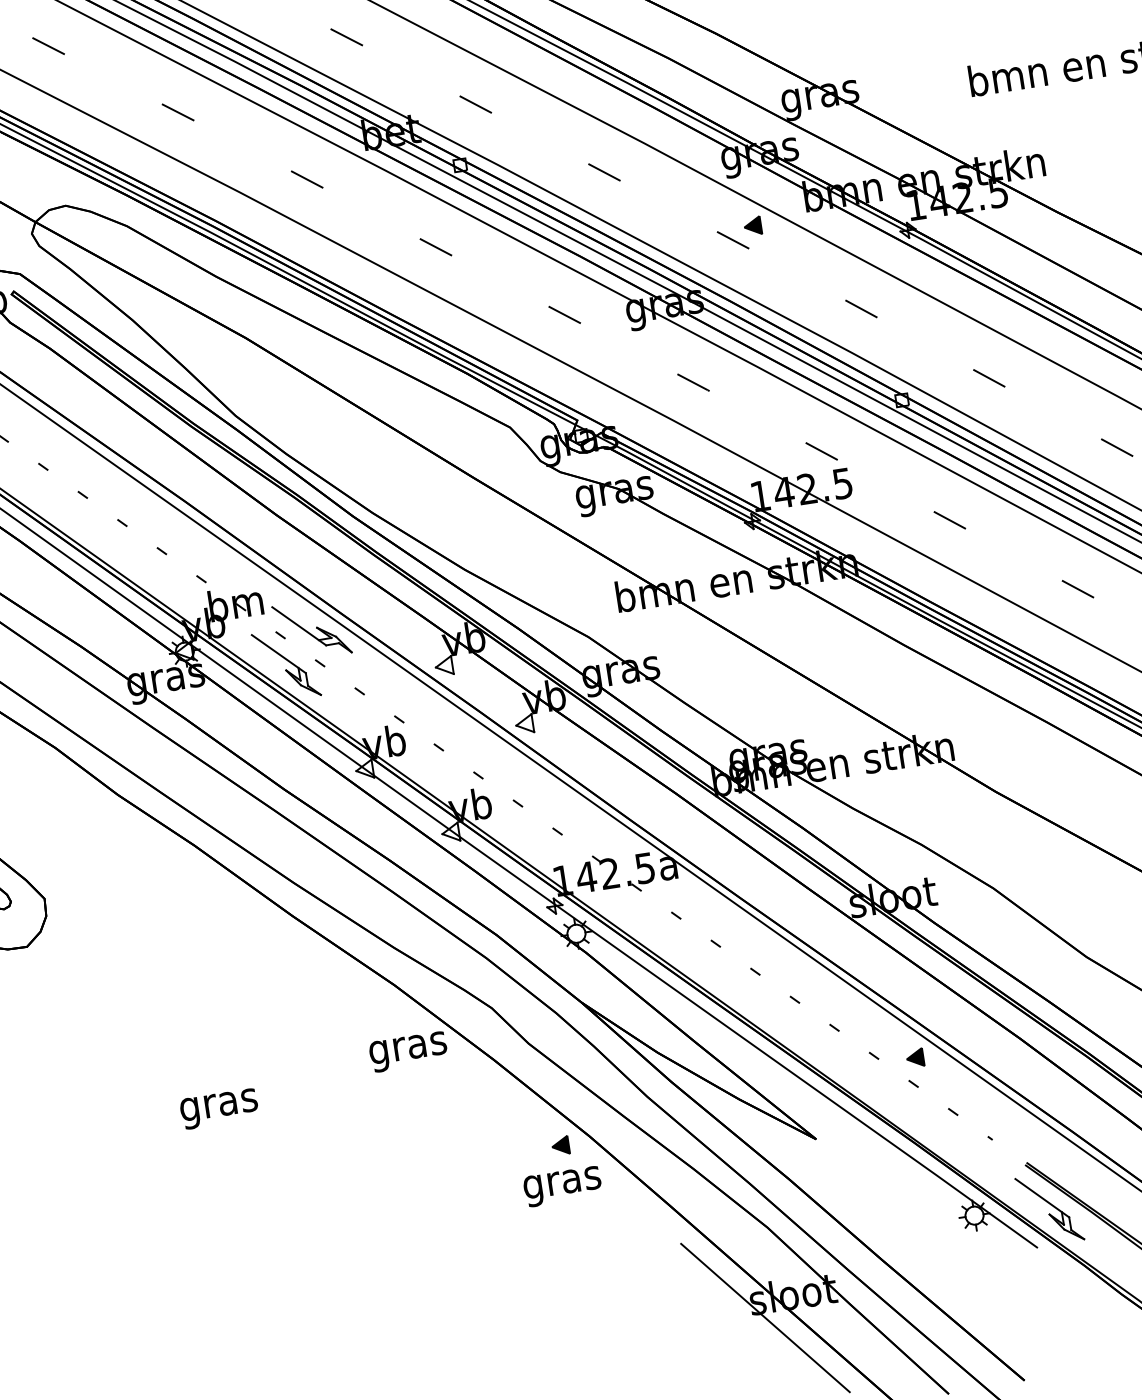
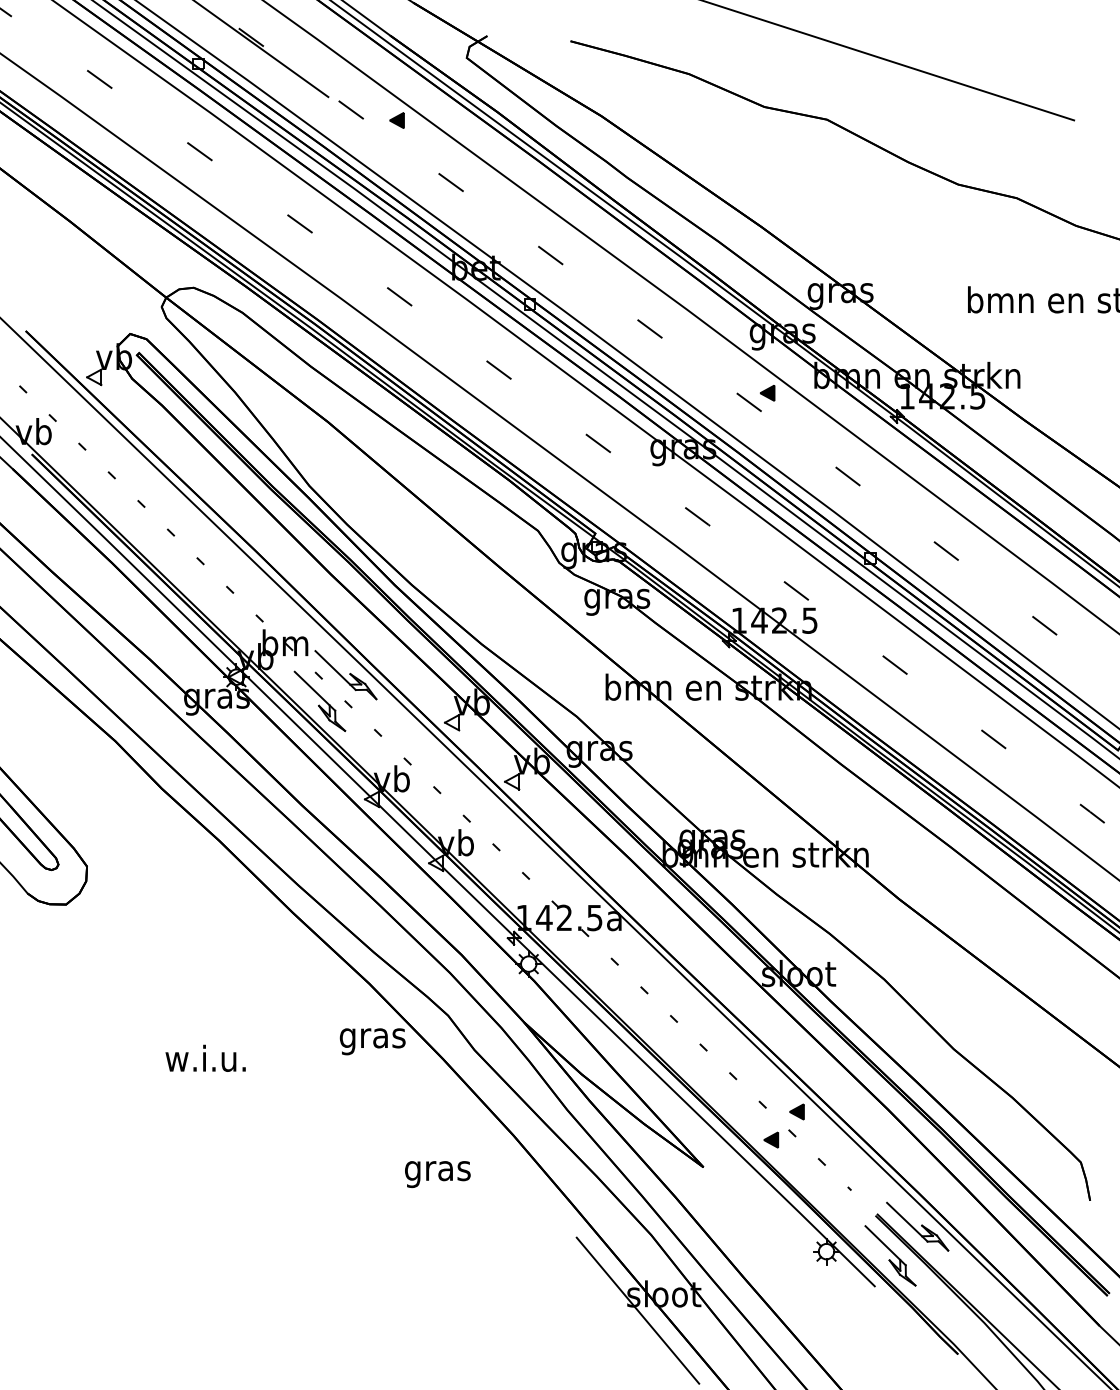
text: (217, 1104) -> (205, 1061), gras -> w.i.u.
part: (560, 1145) -> (771, 1139), moved
part: (1076, 1170) -> (917, 1226), added
text: (562, 1186) -> (437, 1174), moved

